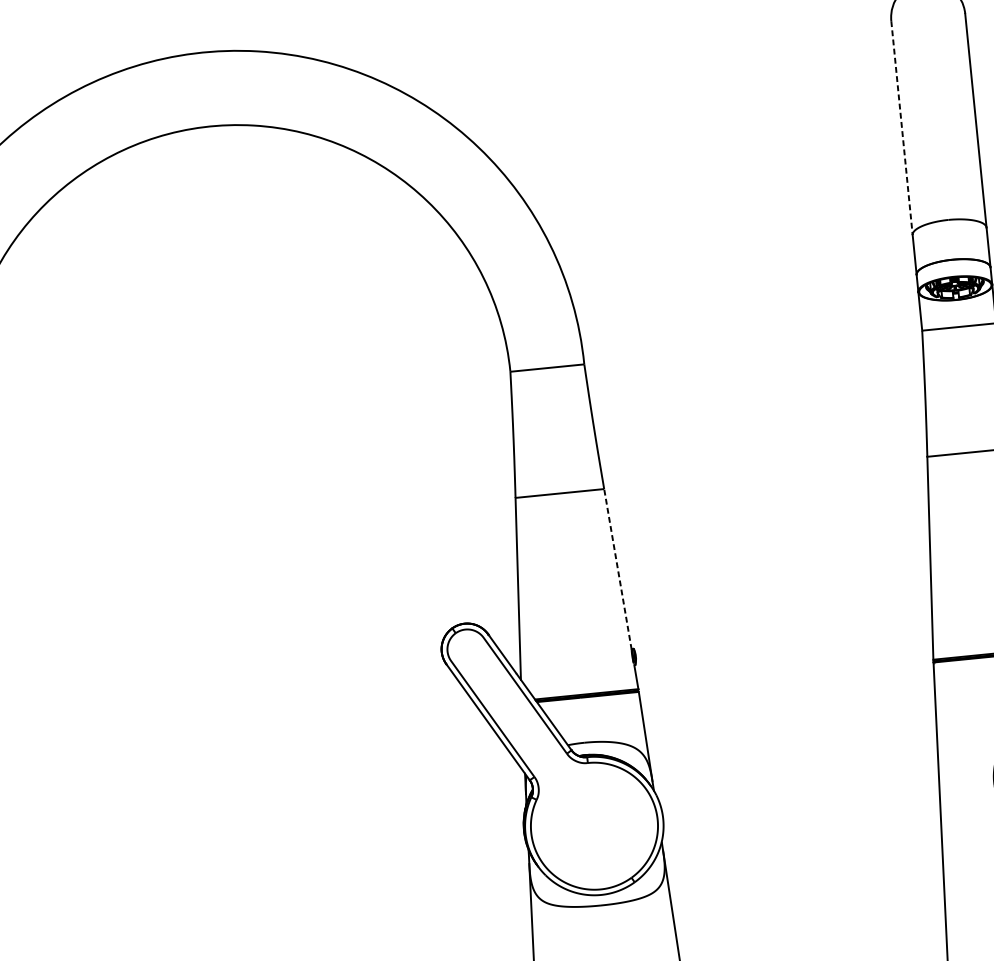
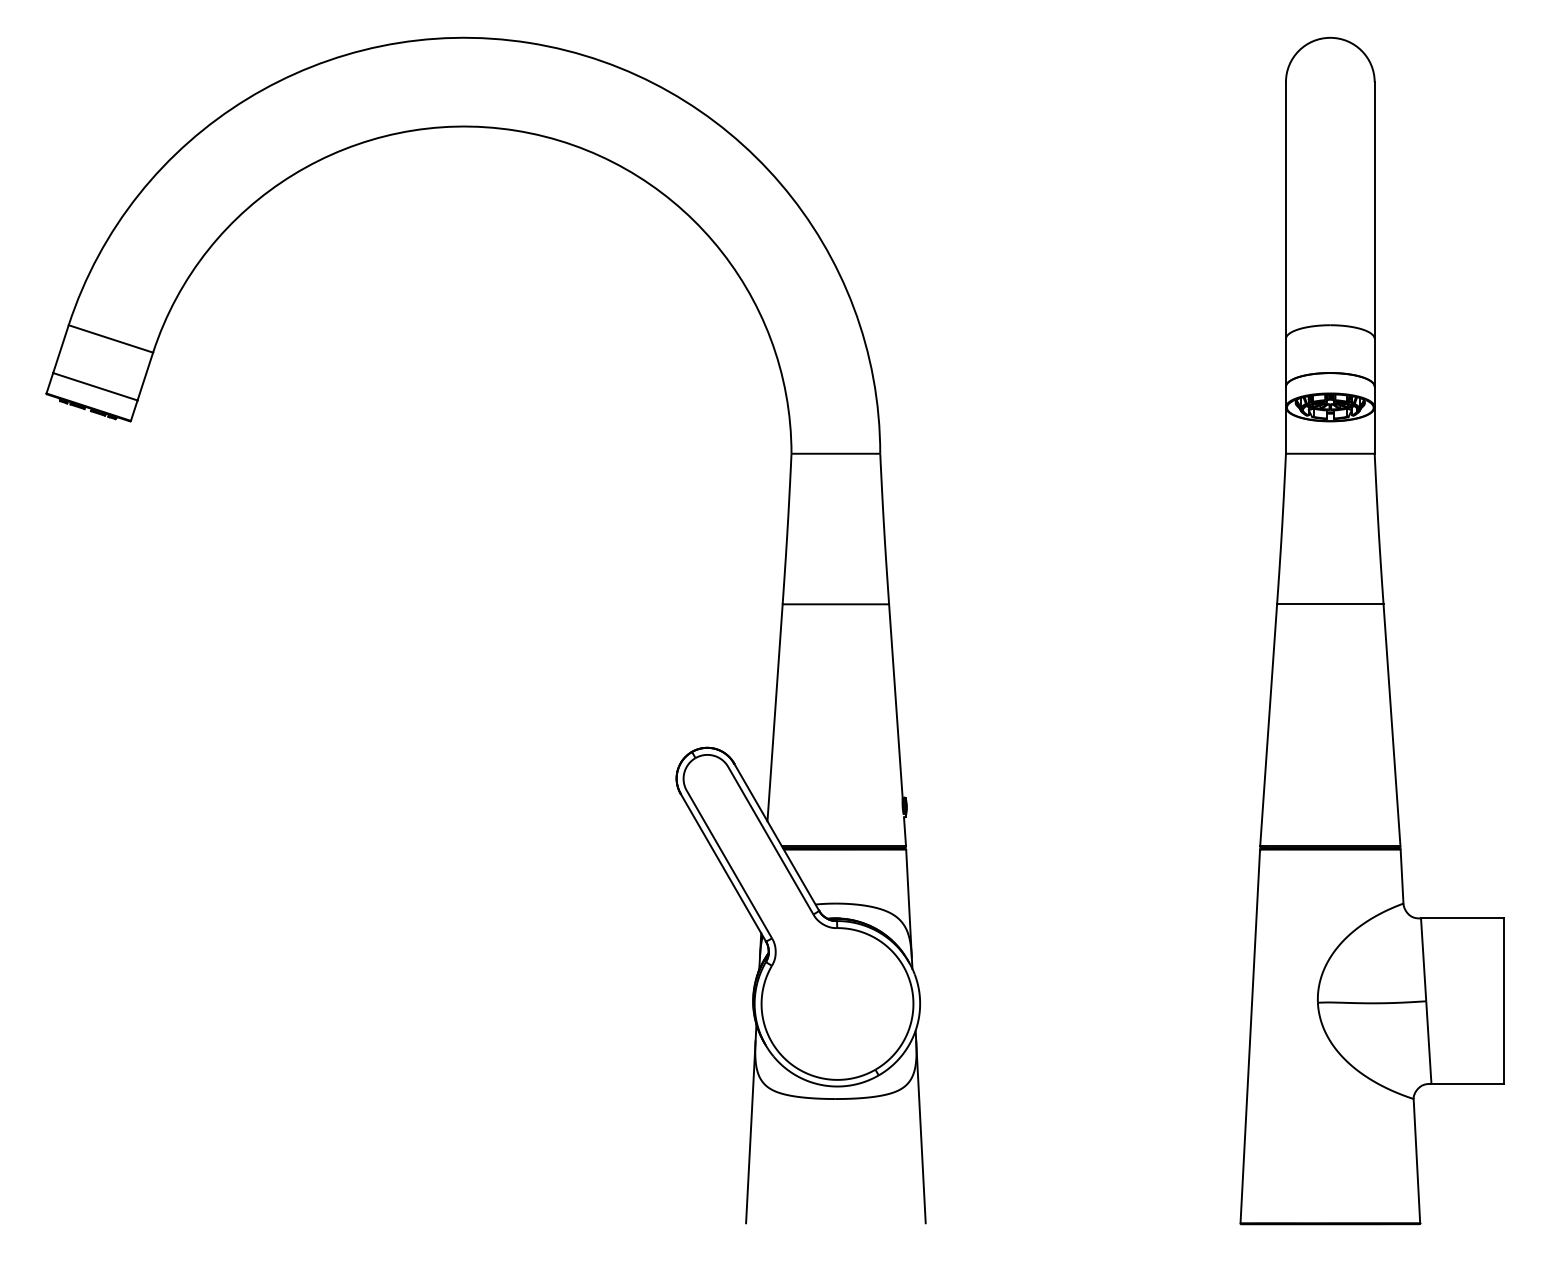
line: (901, 128) -> (1285, 211), dashed -> solid
line: (617, 569) -> (895, 701), dashed -> solid

